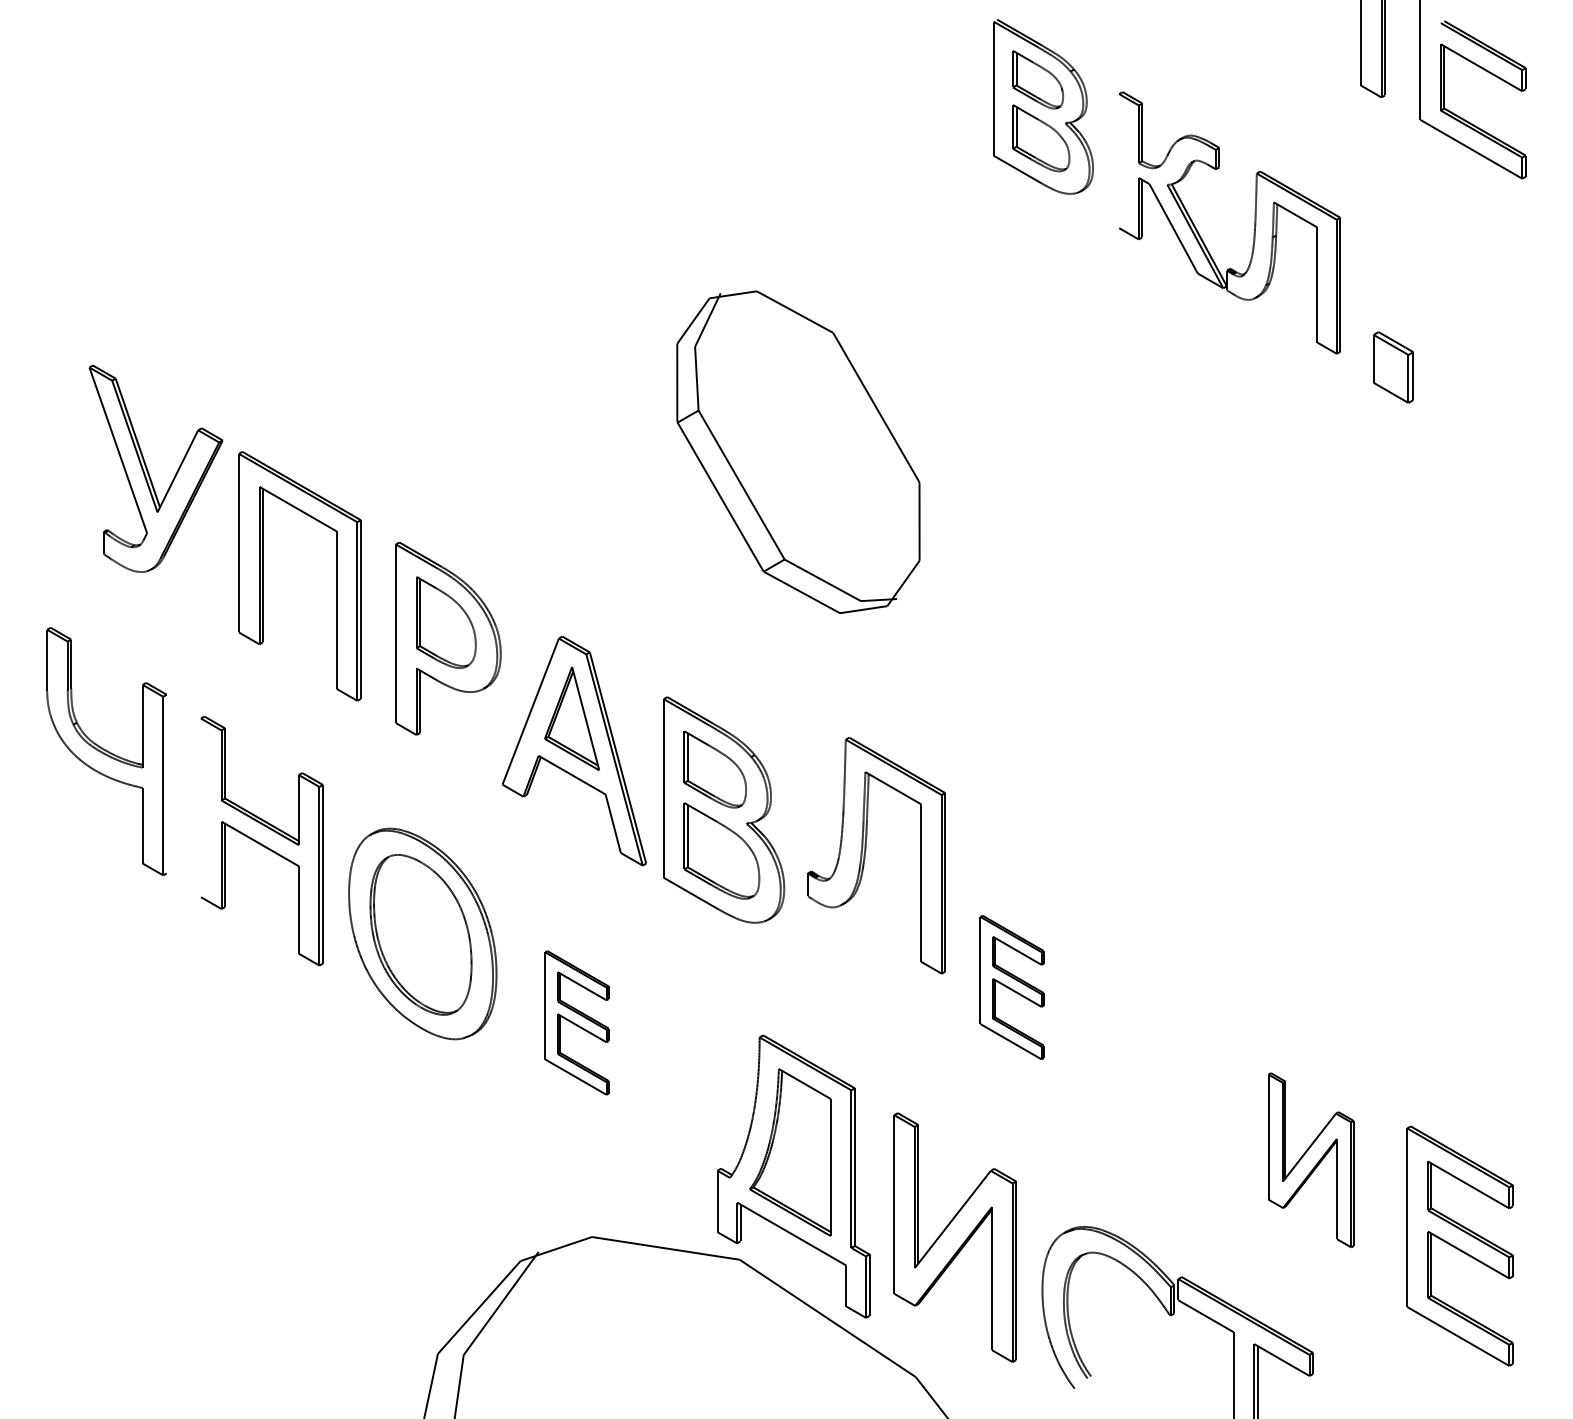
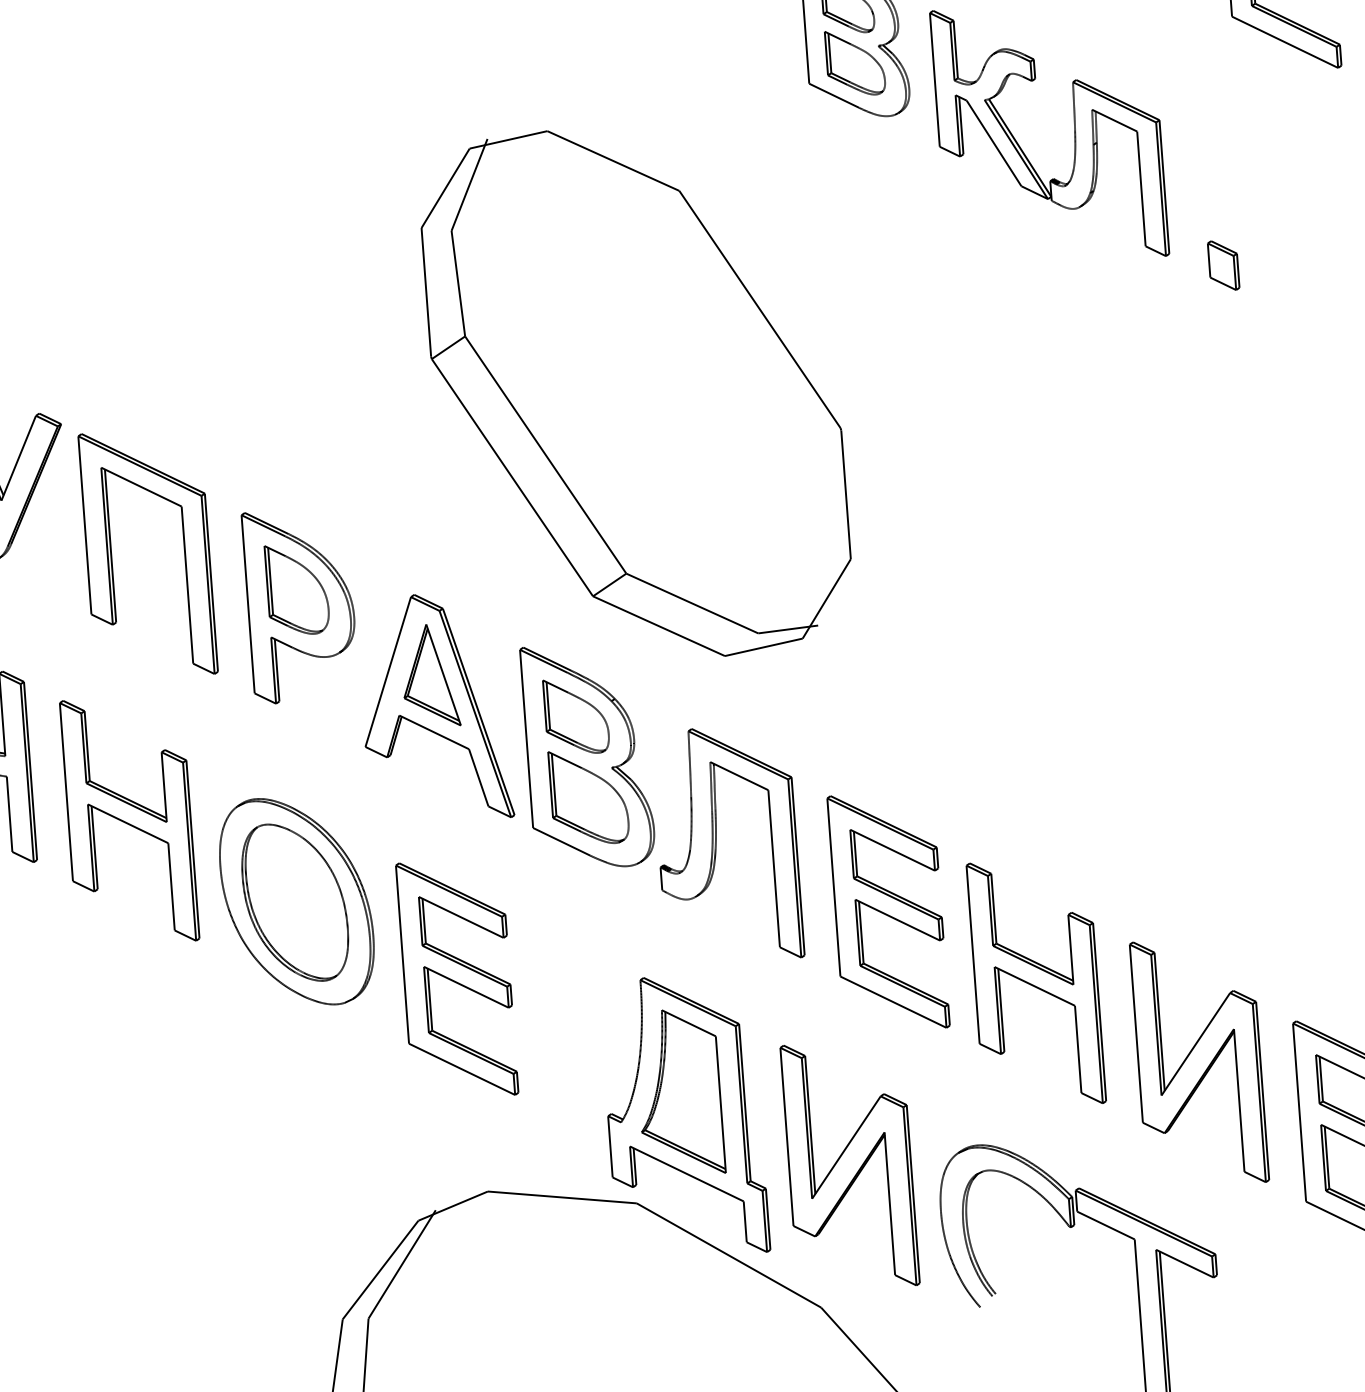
line: (1119, 161) -> (935, 80), added
part: (1393, 367) -> (1223, 265), size x0.71
part: (798, 452) -> (636, 393), size x1.67
line: (166, 783) -> (30, 770), added
line: (200, 807) -> (65, 791), added
part: (865, 855) -> (716, 845), moved
part: (1011, 987) -> (887, 911), size x1.67
part: (576, 1022) -> (456, 978), size x1.67
part: (1153, 1069) -> (1035, 983), added
part: (1310, 1160) -> (1198, 1062), size x1.43

